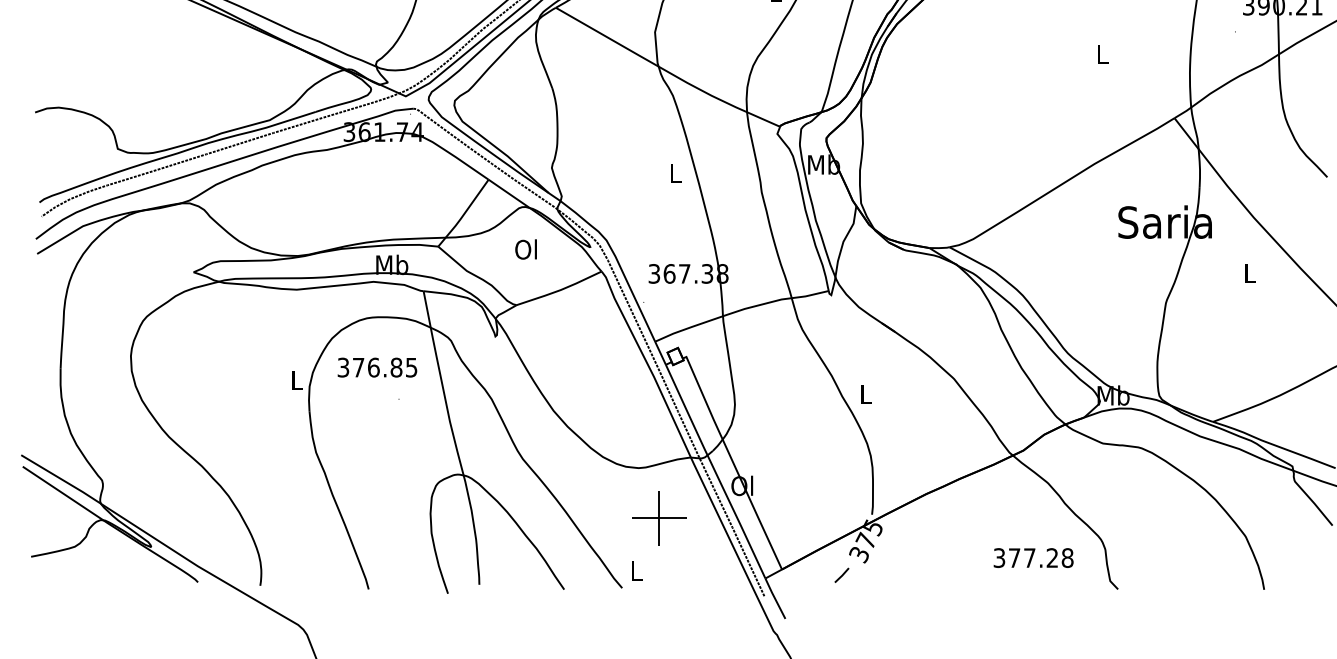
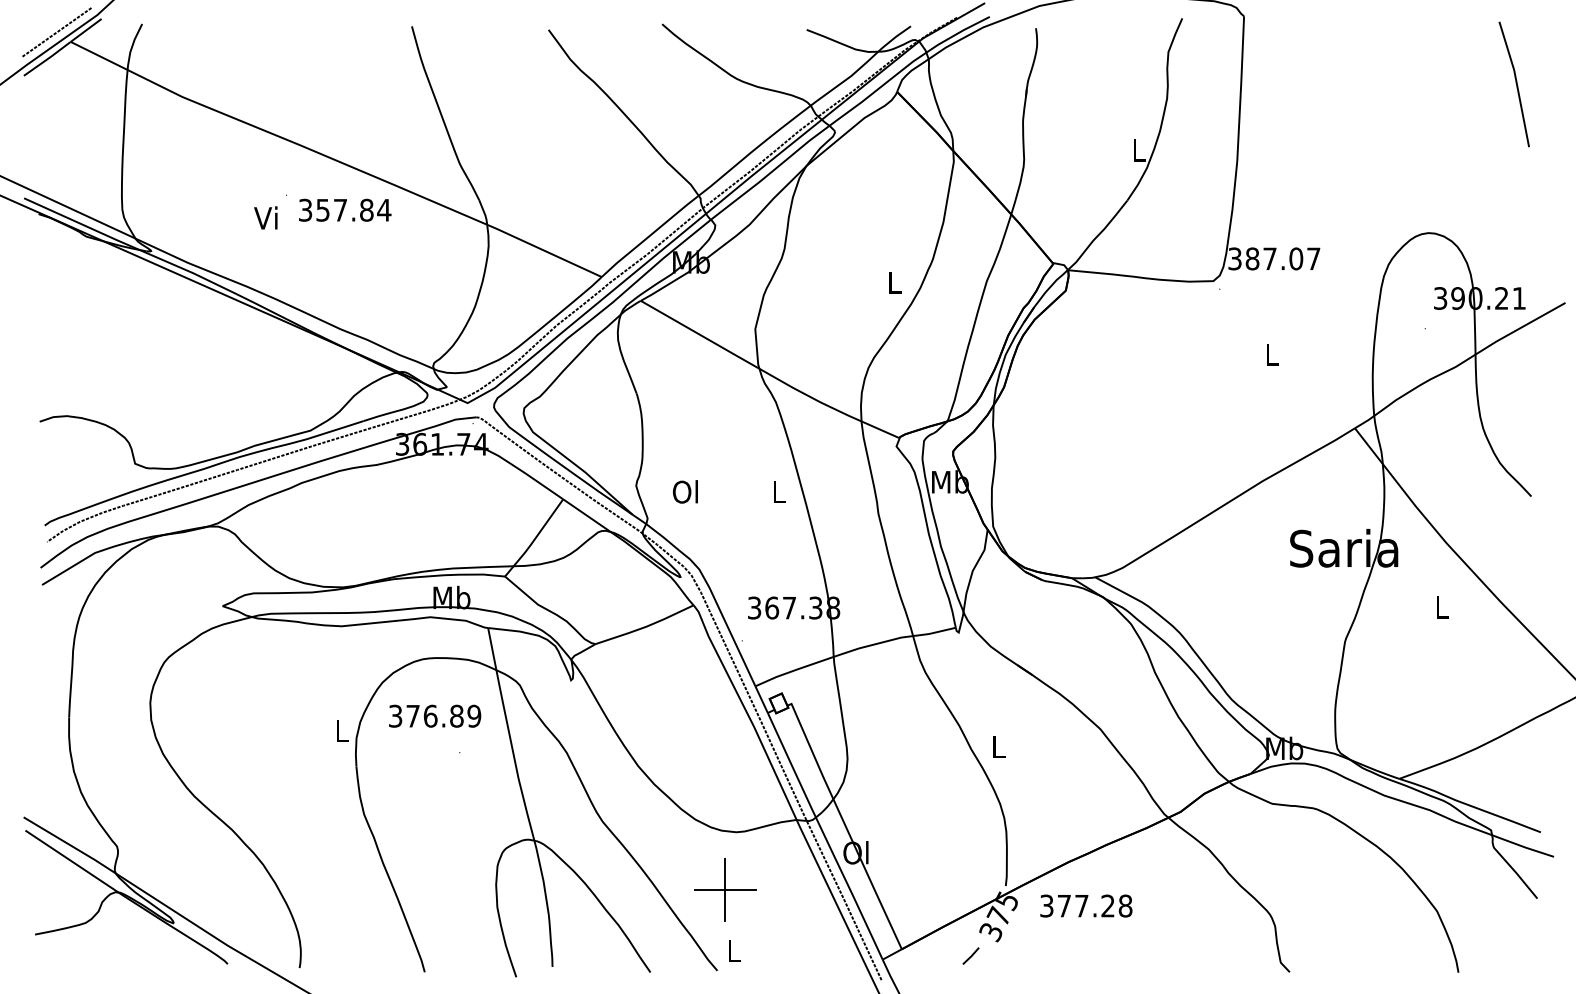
text: (526, 249) -> (685, 491), moved
text: (411, 366) -> (474, 715), 376.85 -> 376.89
part: (659, 517) -> (725, 889), moved
text: (1033, 557) -> (1086, 905), moved

